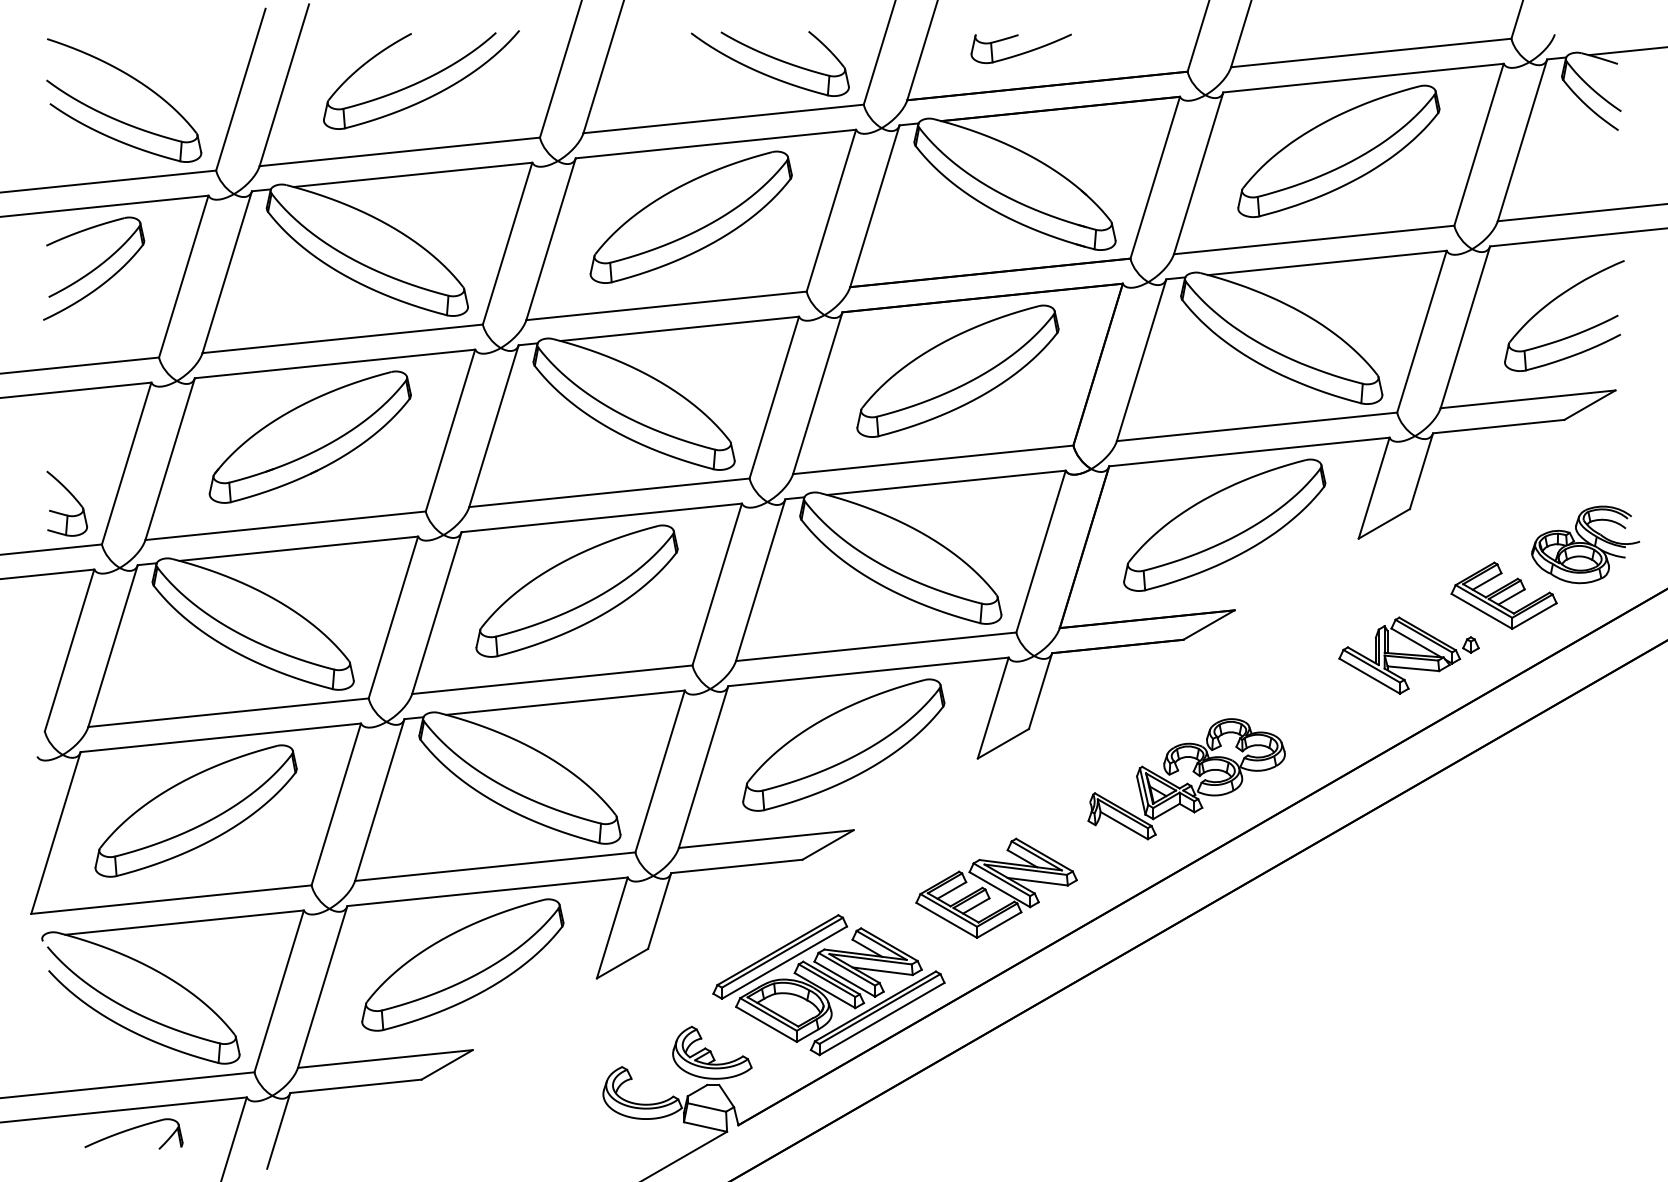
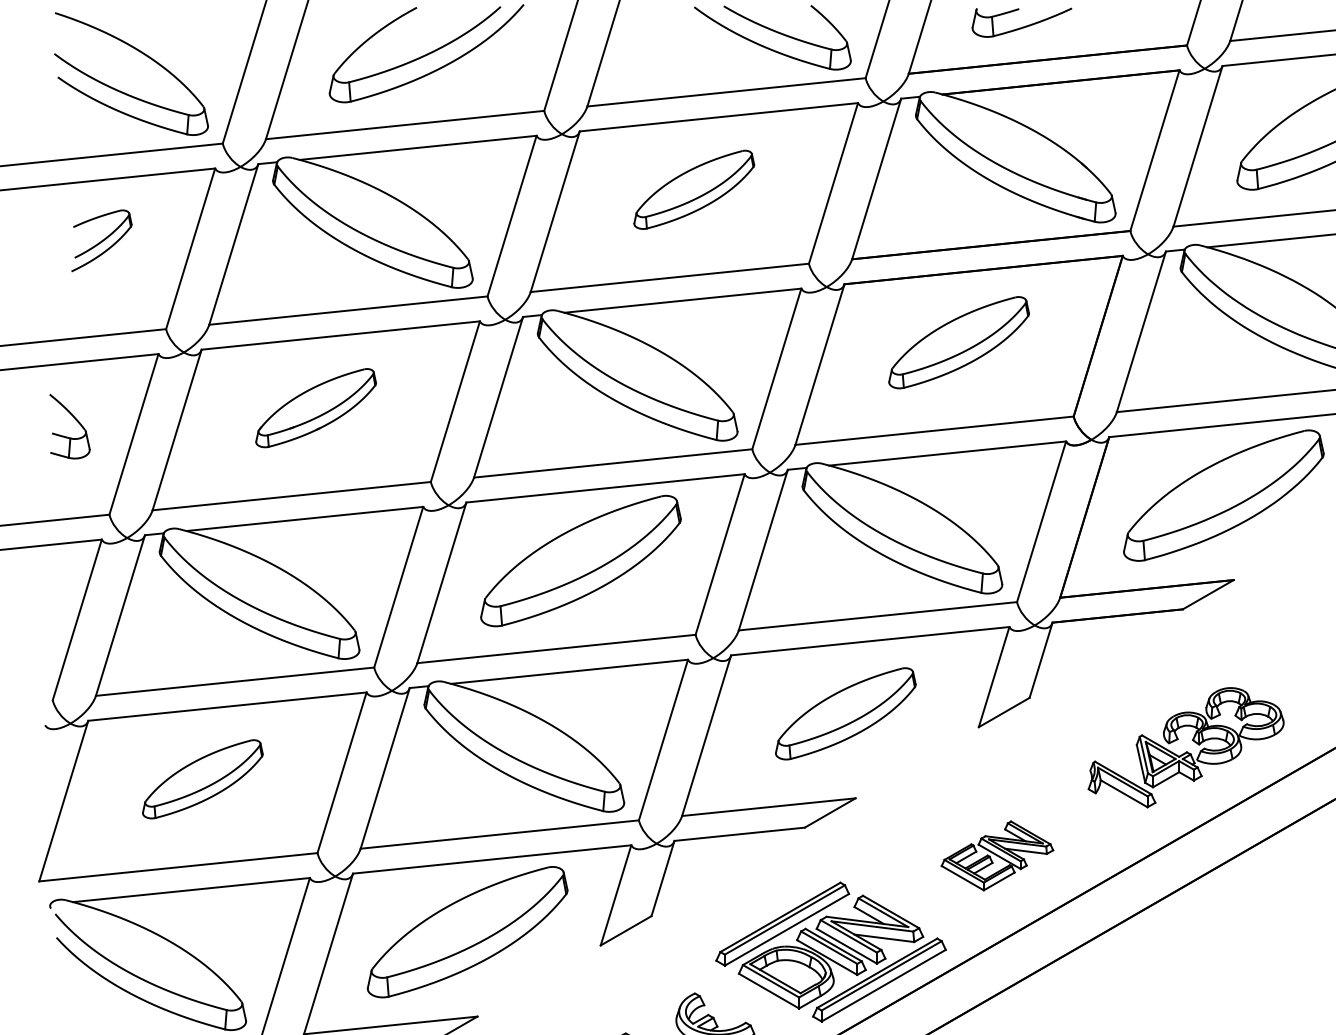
part: (690, 216) -> (693, 189), size x0.6
part: (94, 268) -> (102, 240), size x0.6
part: (957, 370) -> (958, 342), size x0.7
part: (309, 436) -> (315, 407), size x0.6
part: (74, 499) -> (77, 422), moved
part: (843, 744) -> (845, 713), size x0.7
part: (195, 810) -> (202, 778), size x0.6
part: (996, 887) -> (997, 855), size x0.7

